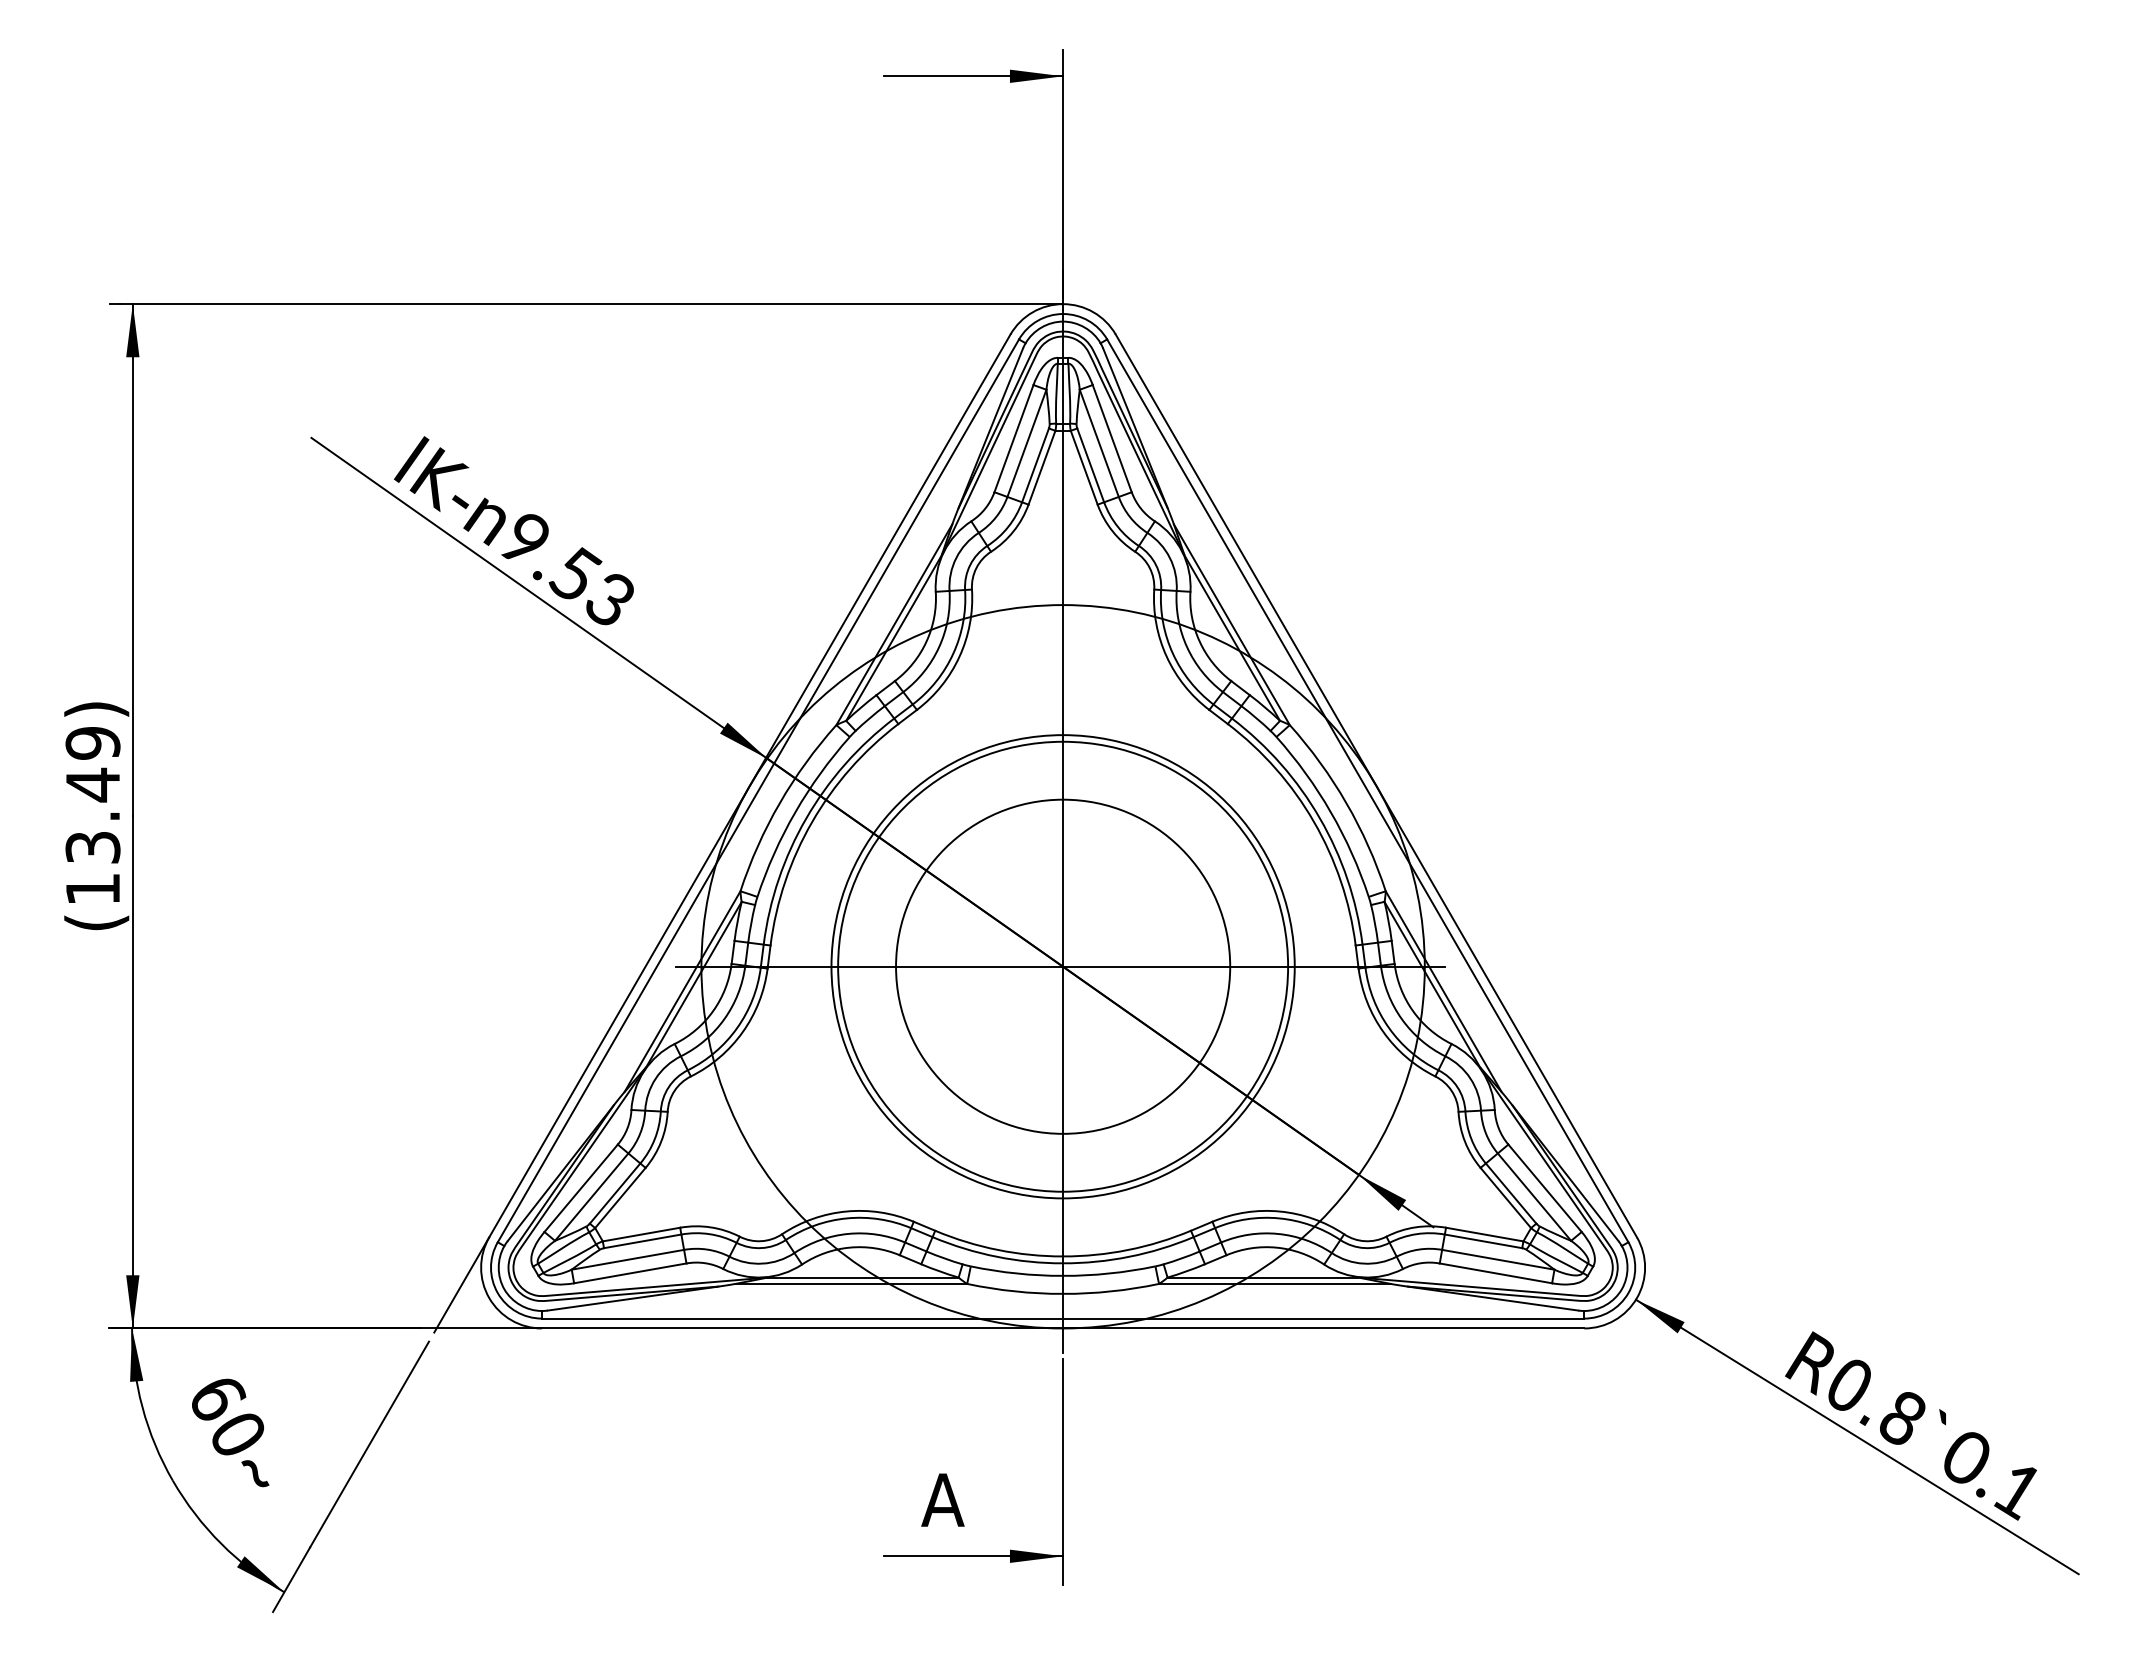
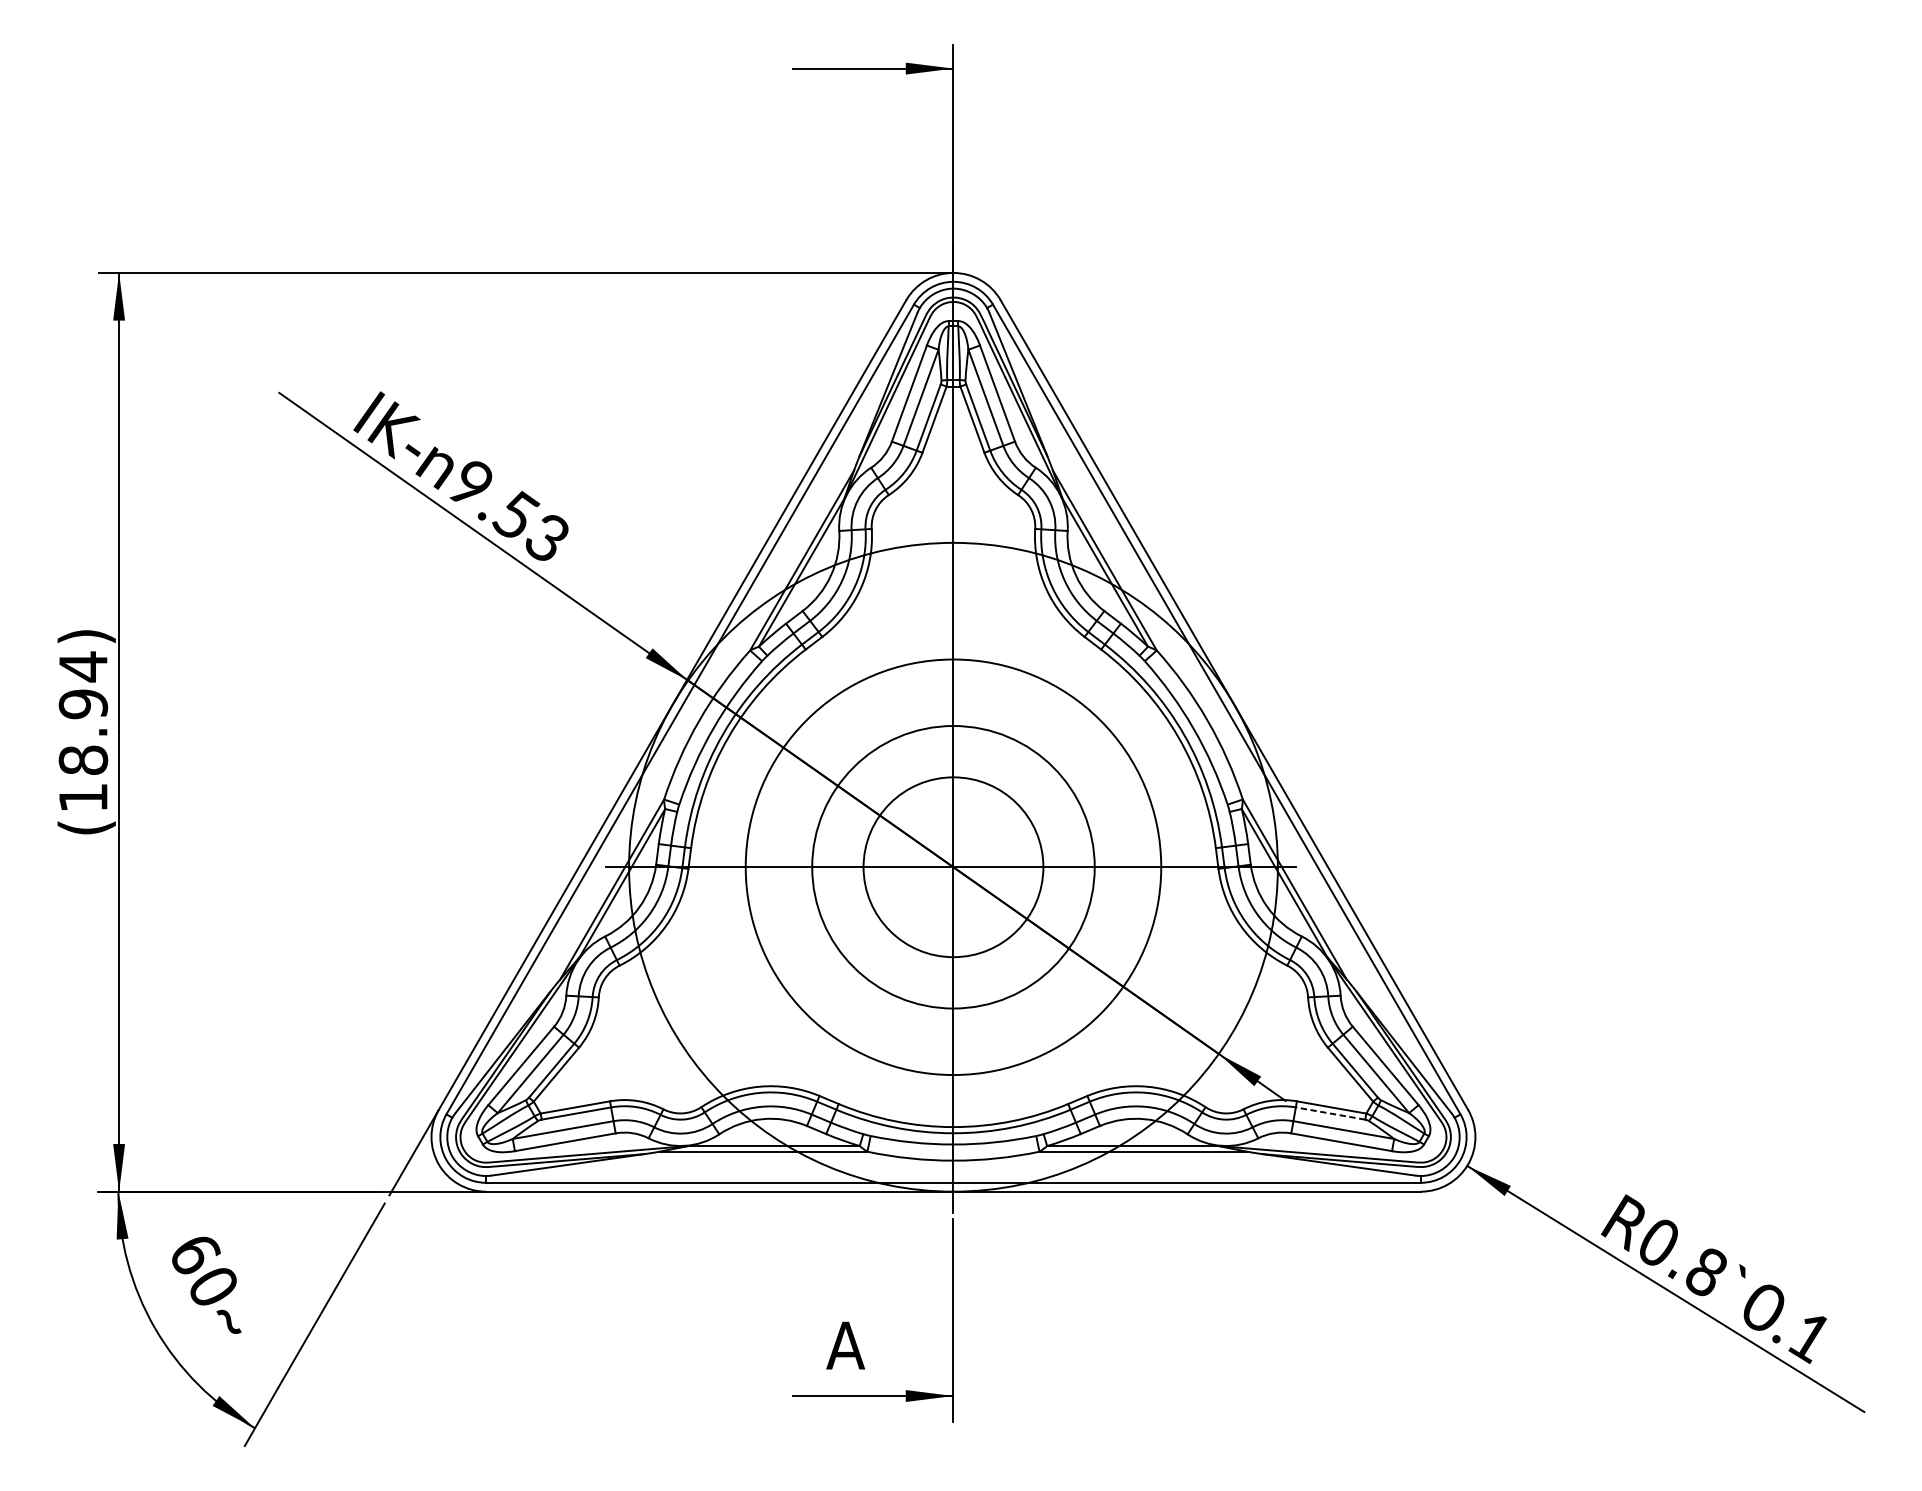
text: (92, 794) -> (82, 712), (13.49) -> (18.94)
circle: (1063, 966) -> (953, 867), size x0.6
circle: (1063, 966) -> (953, 867), size x0.7
line: (1483, 1241) -> (1330, 1113), solid -> dashed

